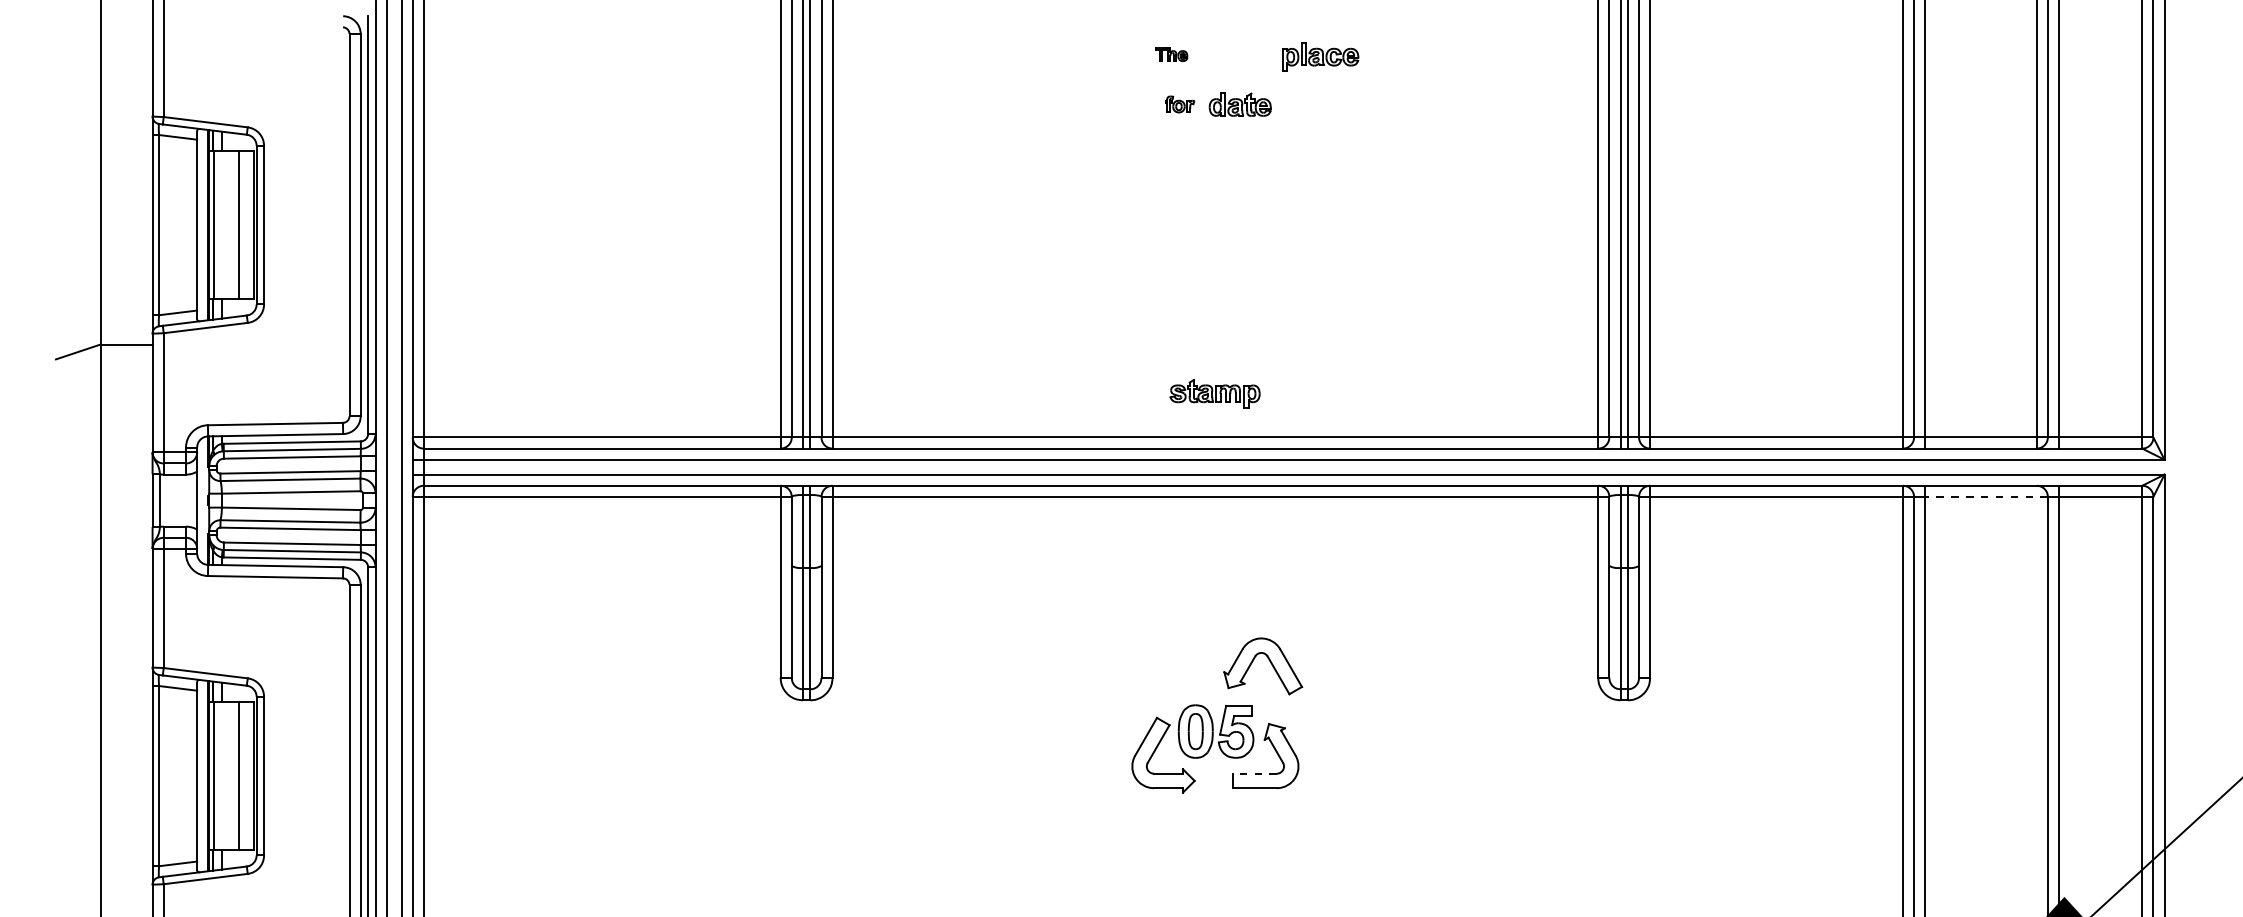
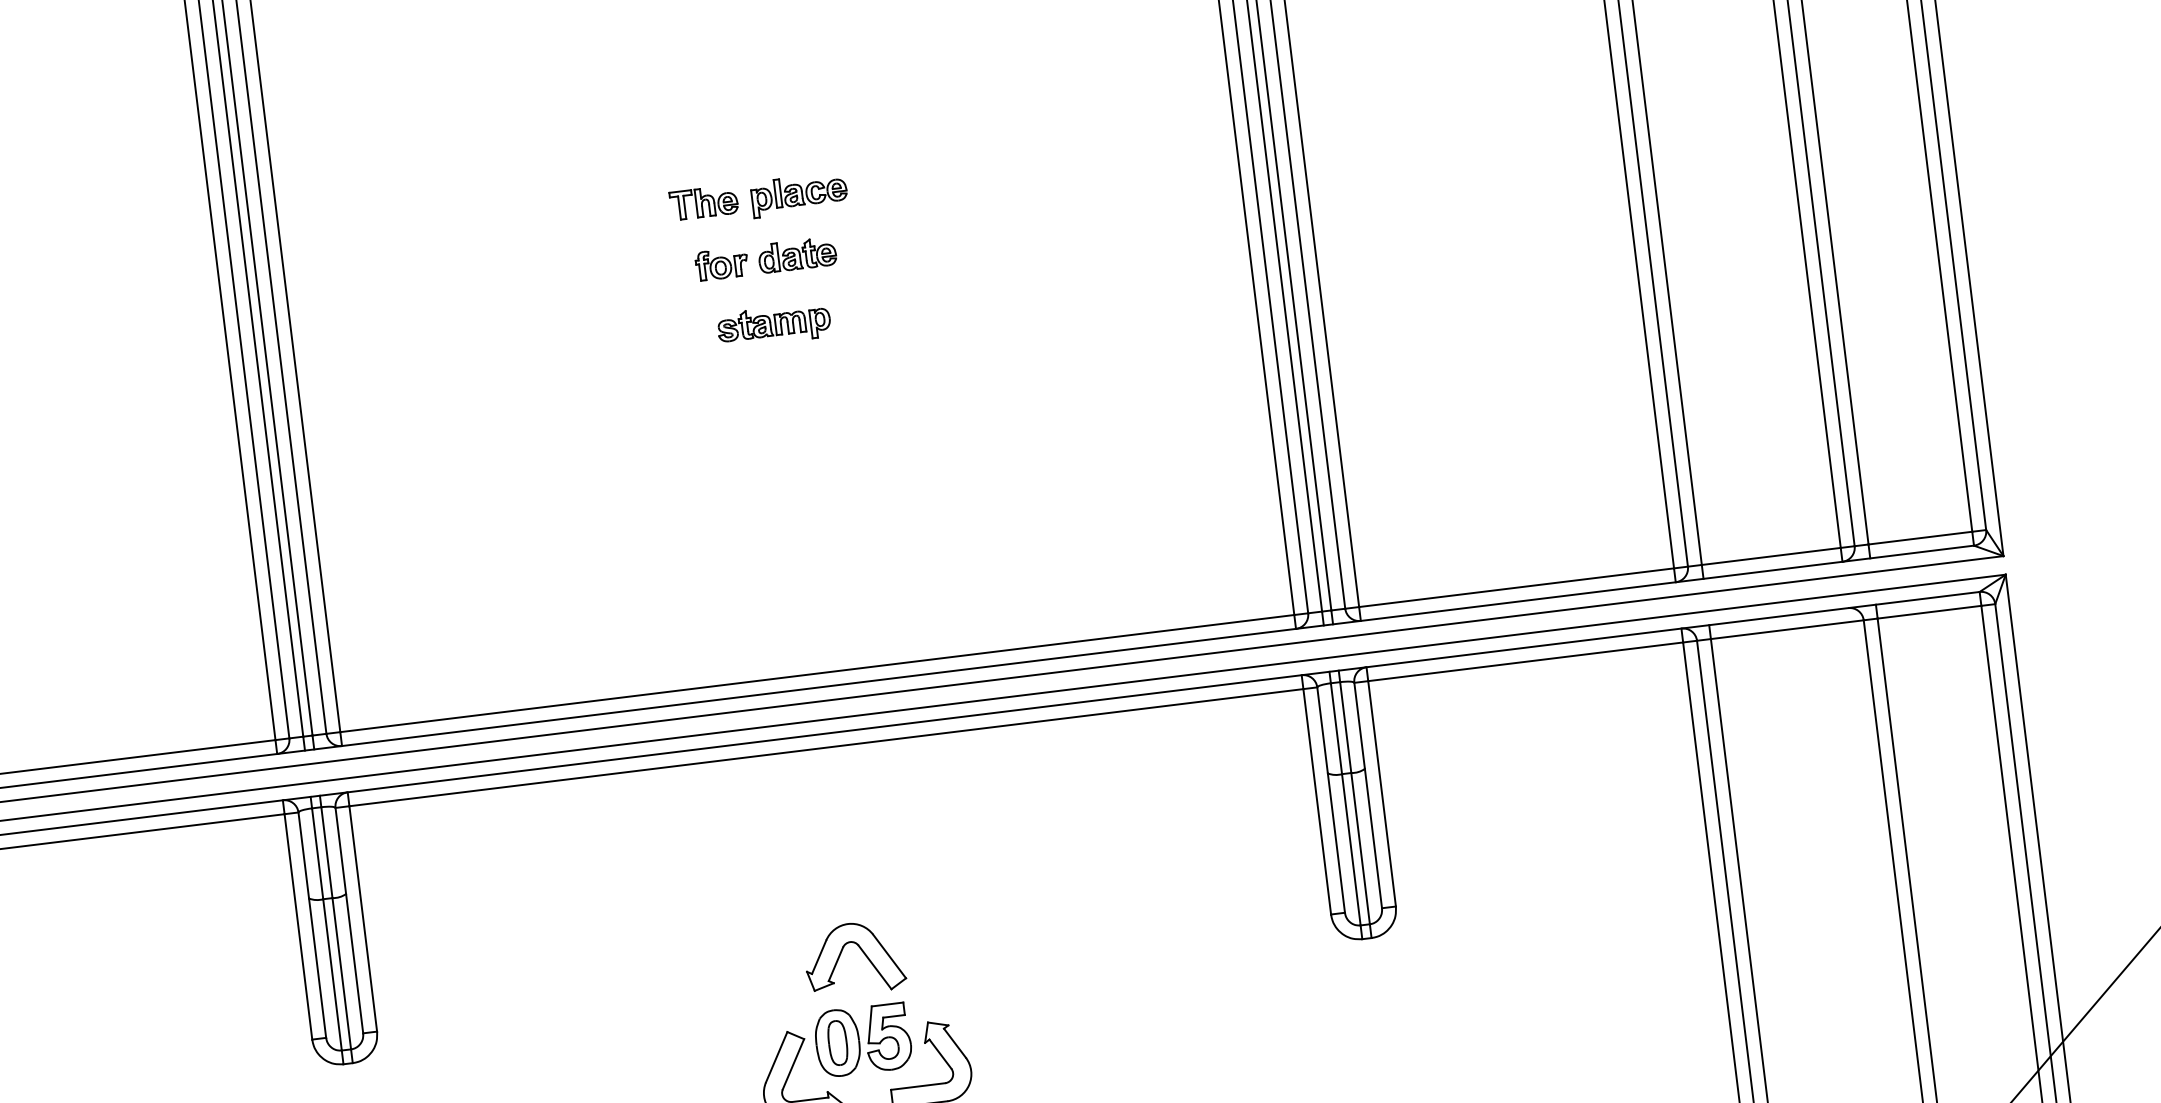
part: (1171, 54) -> (703, 203), size x1.67
part: (1320, 56) -> (798, 193), moved
part: (1179, 104) -> (721, 264), size x1.43
part: (1214, 393) -> (773, 324), moved
line: (1986, 496) -> (1787, 629), dashed -> solid
part: (1270, 663) -> (863, 953), moved
line: (1255, 773) -> (918, 1086), dashed -> solid

